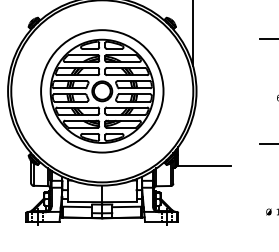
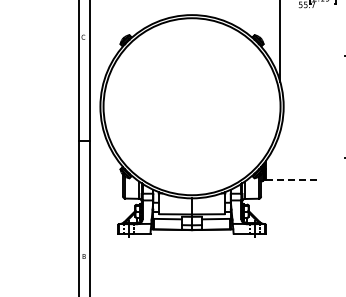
part: (101, 91) -> (191, 106), removed
line: (204, 166) -> (291, 179), solid -> dashed

